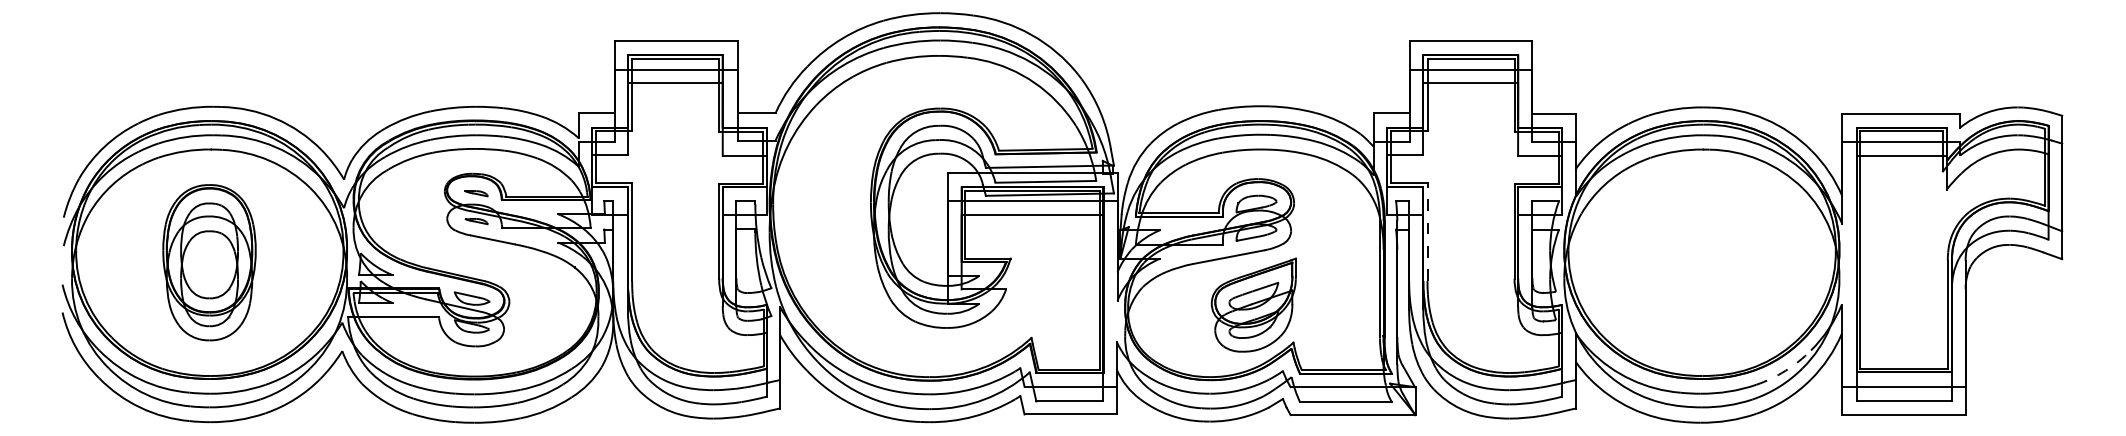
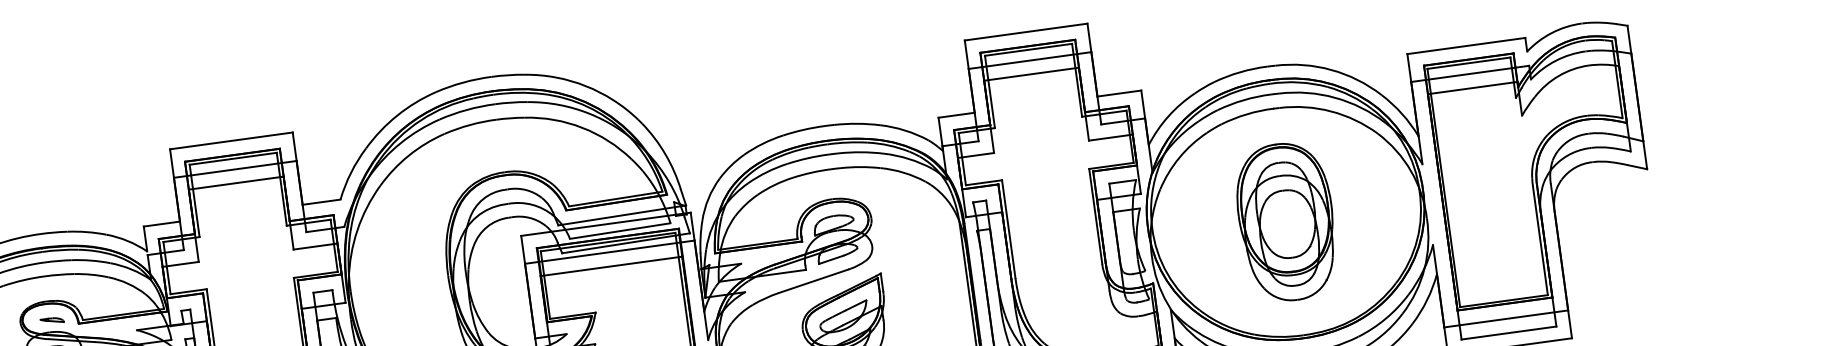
line: (1427, 232) -> (1008, 229), dashed -> solid
part: (1701, 262) -> (1286, 221), added
arc: (1785, 370) -> (1385, 318), dashed -> solid

